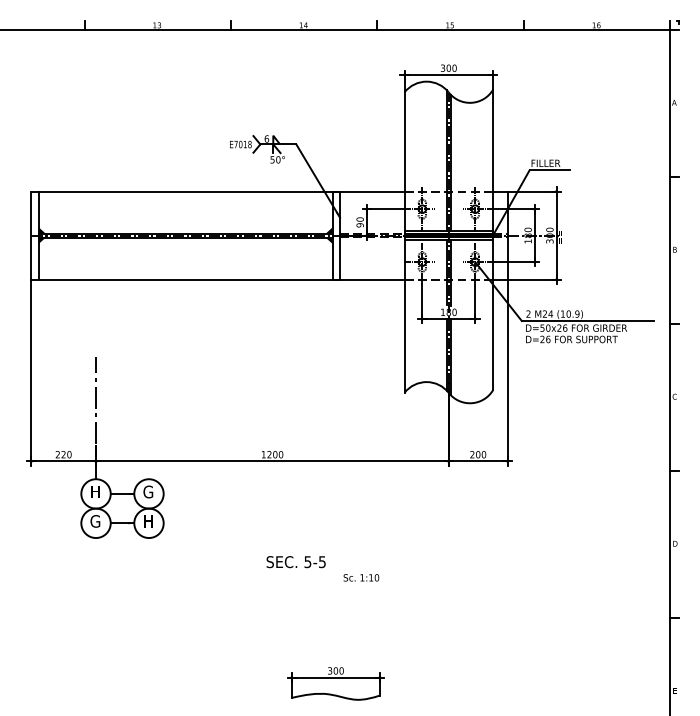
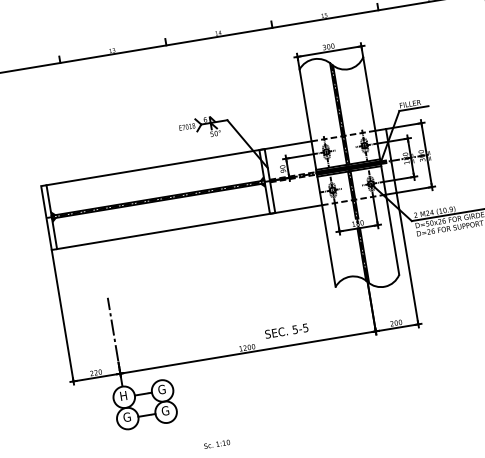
text: (148, 521) -> (165, 410), H -> G
text: (295, 562) -> (286, 331), moved
text: (361, 577) -> (217, 444), moved

